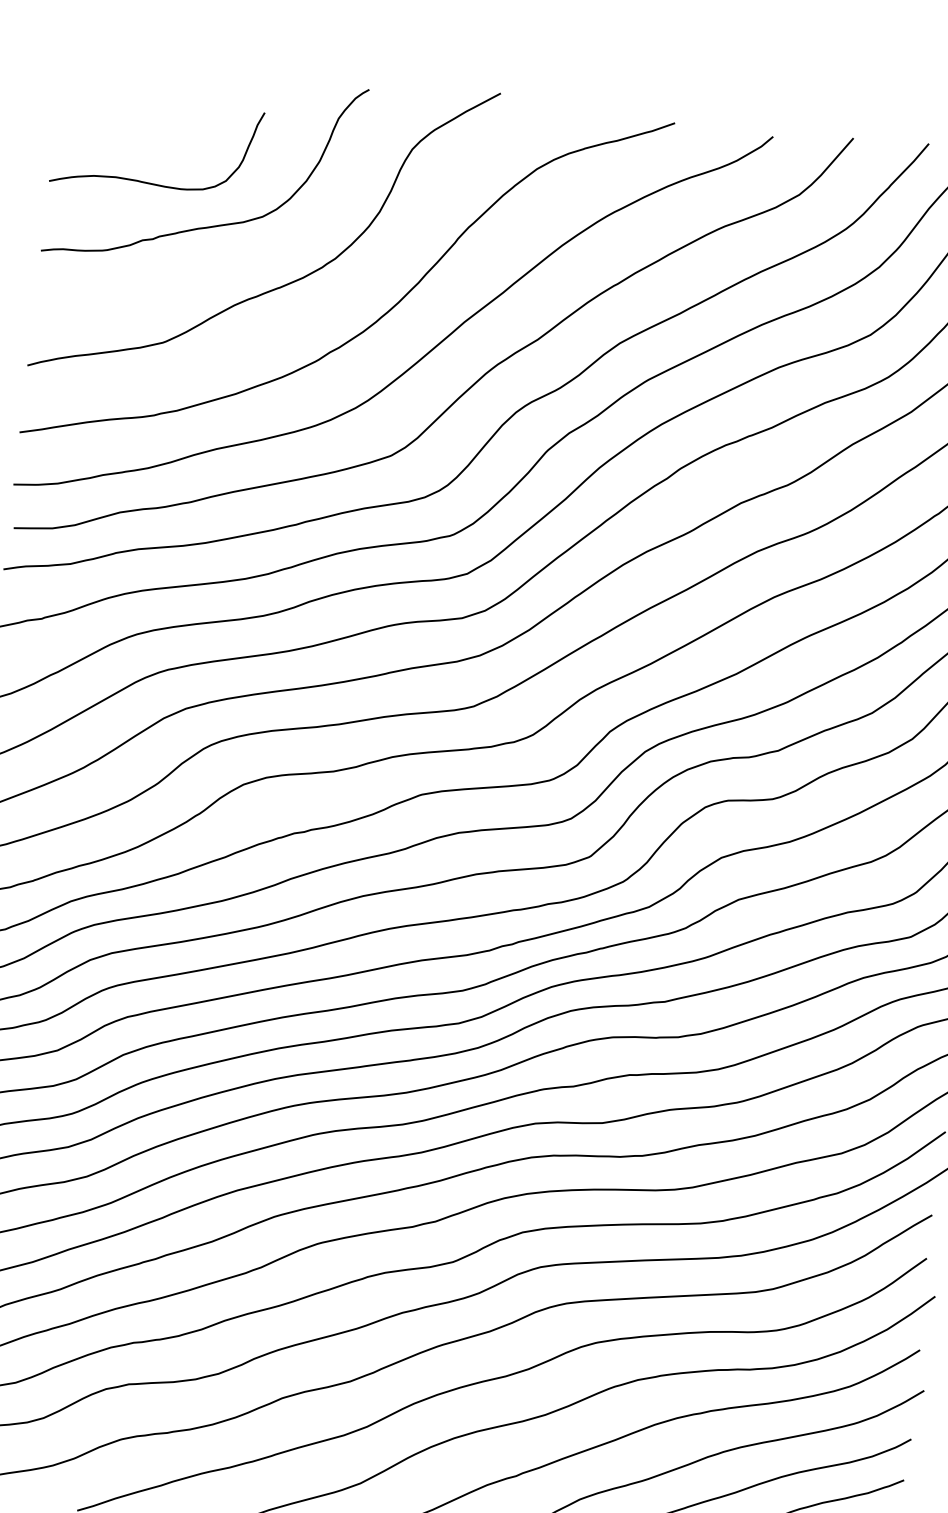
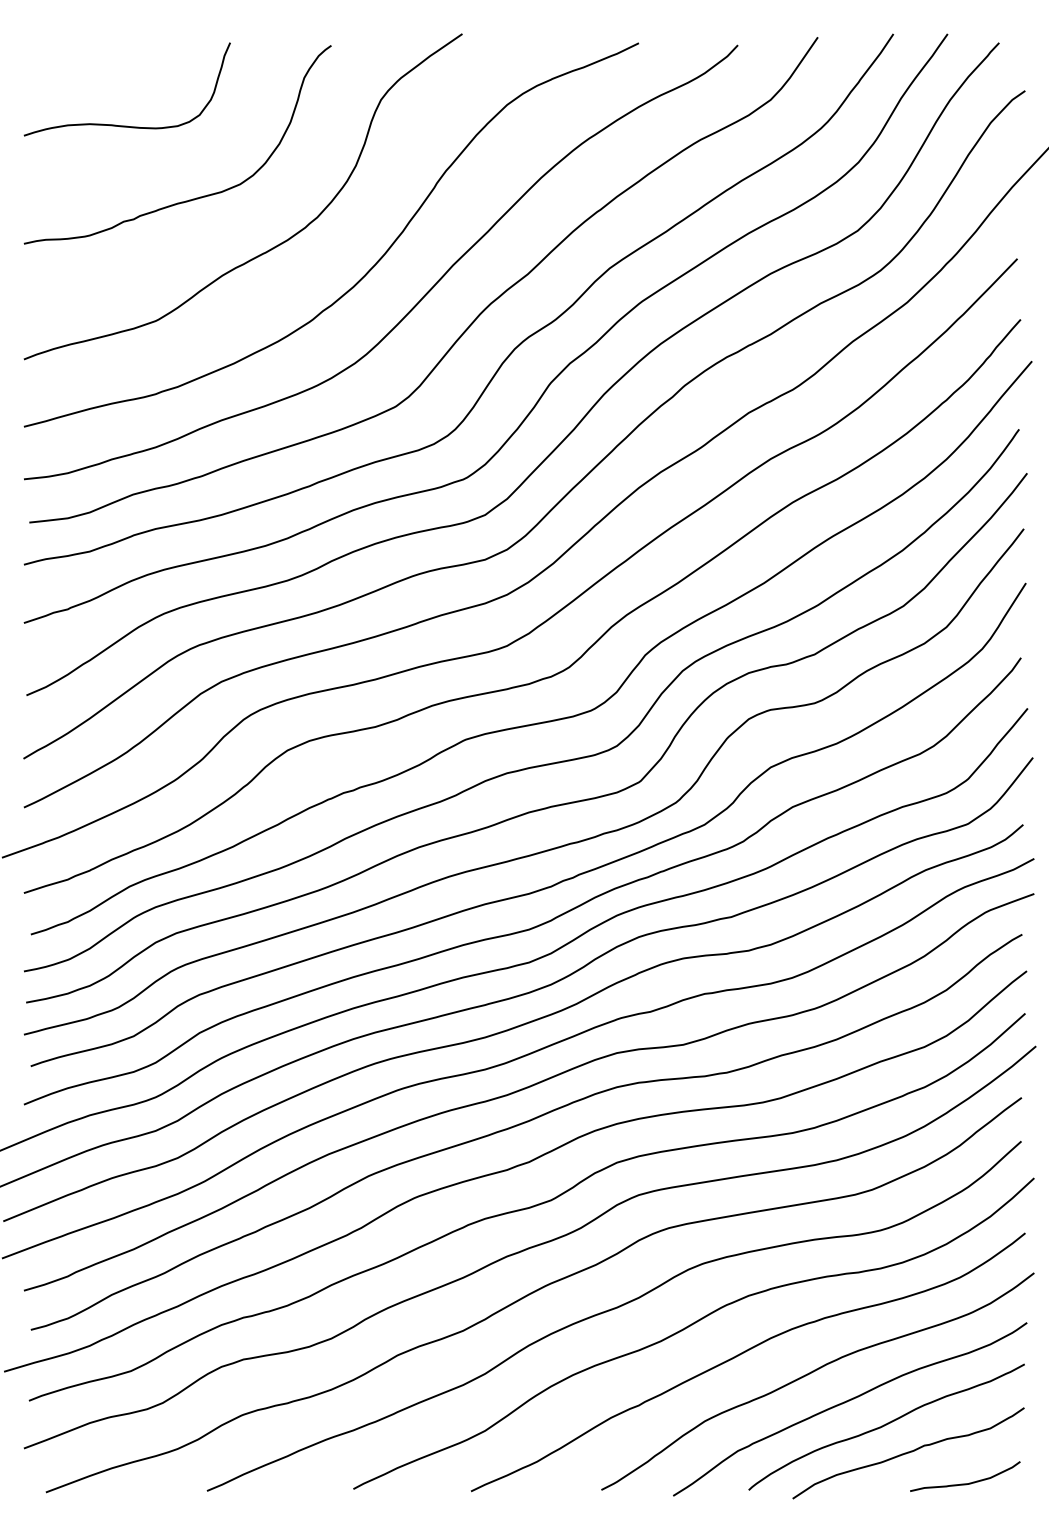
curve: (152, 182) -> (126, 125), moved

